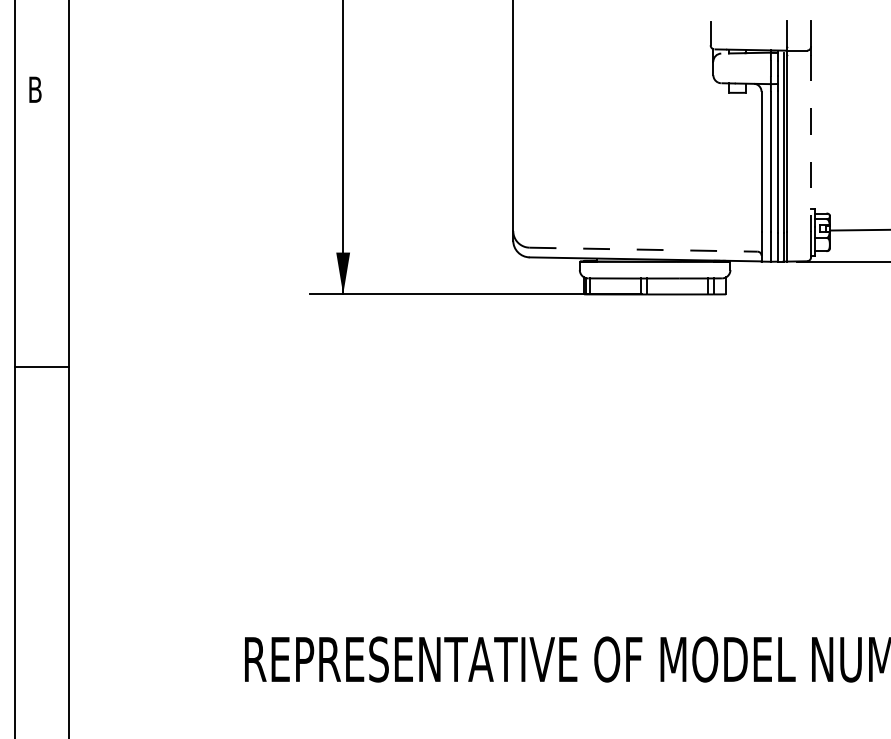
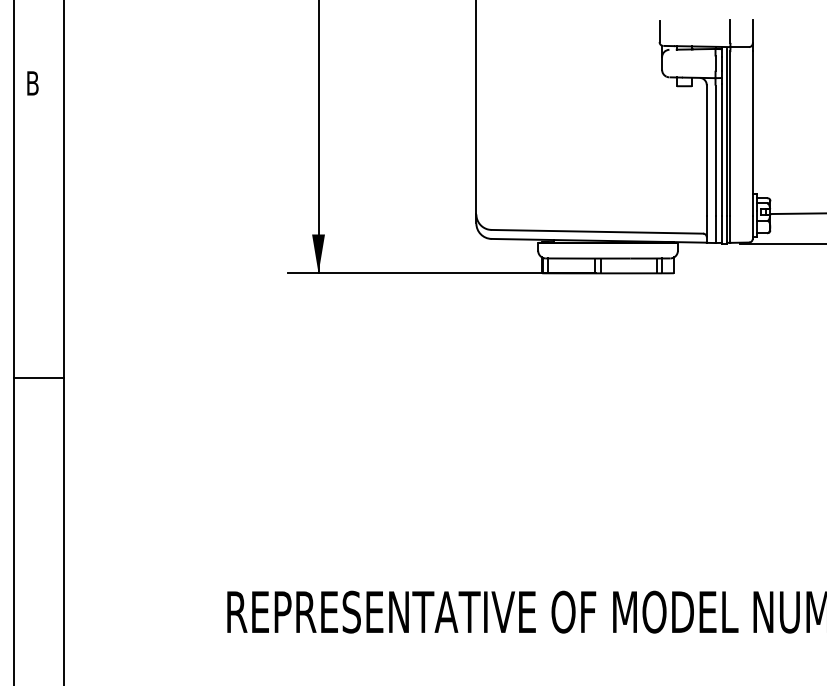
line: (810, 143) -> (752, 133), dashed -> solid
line: (643, 249) -> (597, 231), dashed -> solid
line: (41, 367) -> (38, 378), moved

